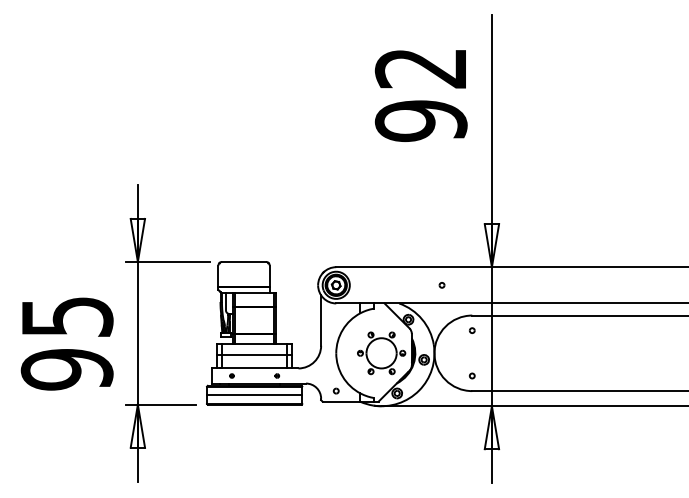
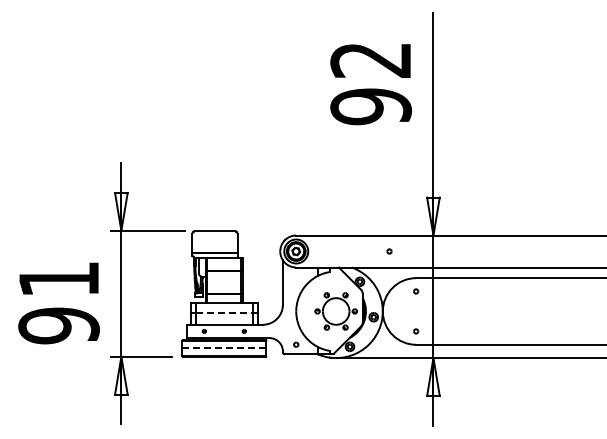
text: (67, 317) -> (59, 279), 95 -> 91
line: (254, 354) -> (224, 312), solid -> dashed
line: (254, 395) -> (224, 348), solid -> dashed

